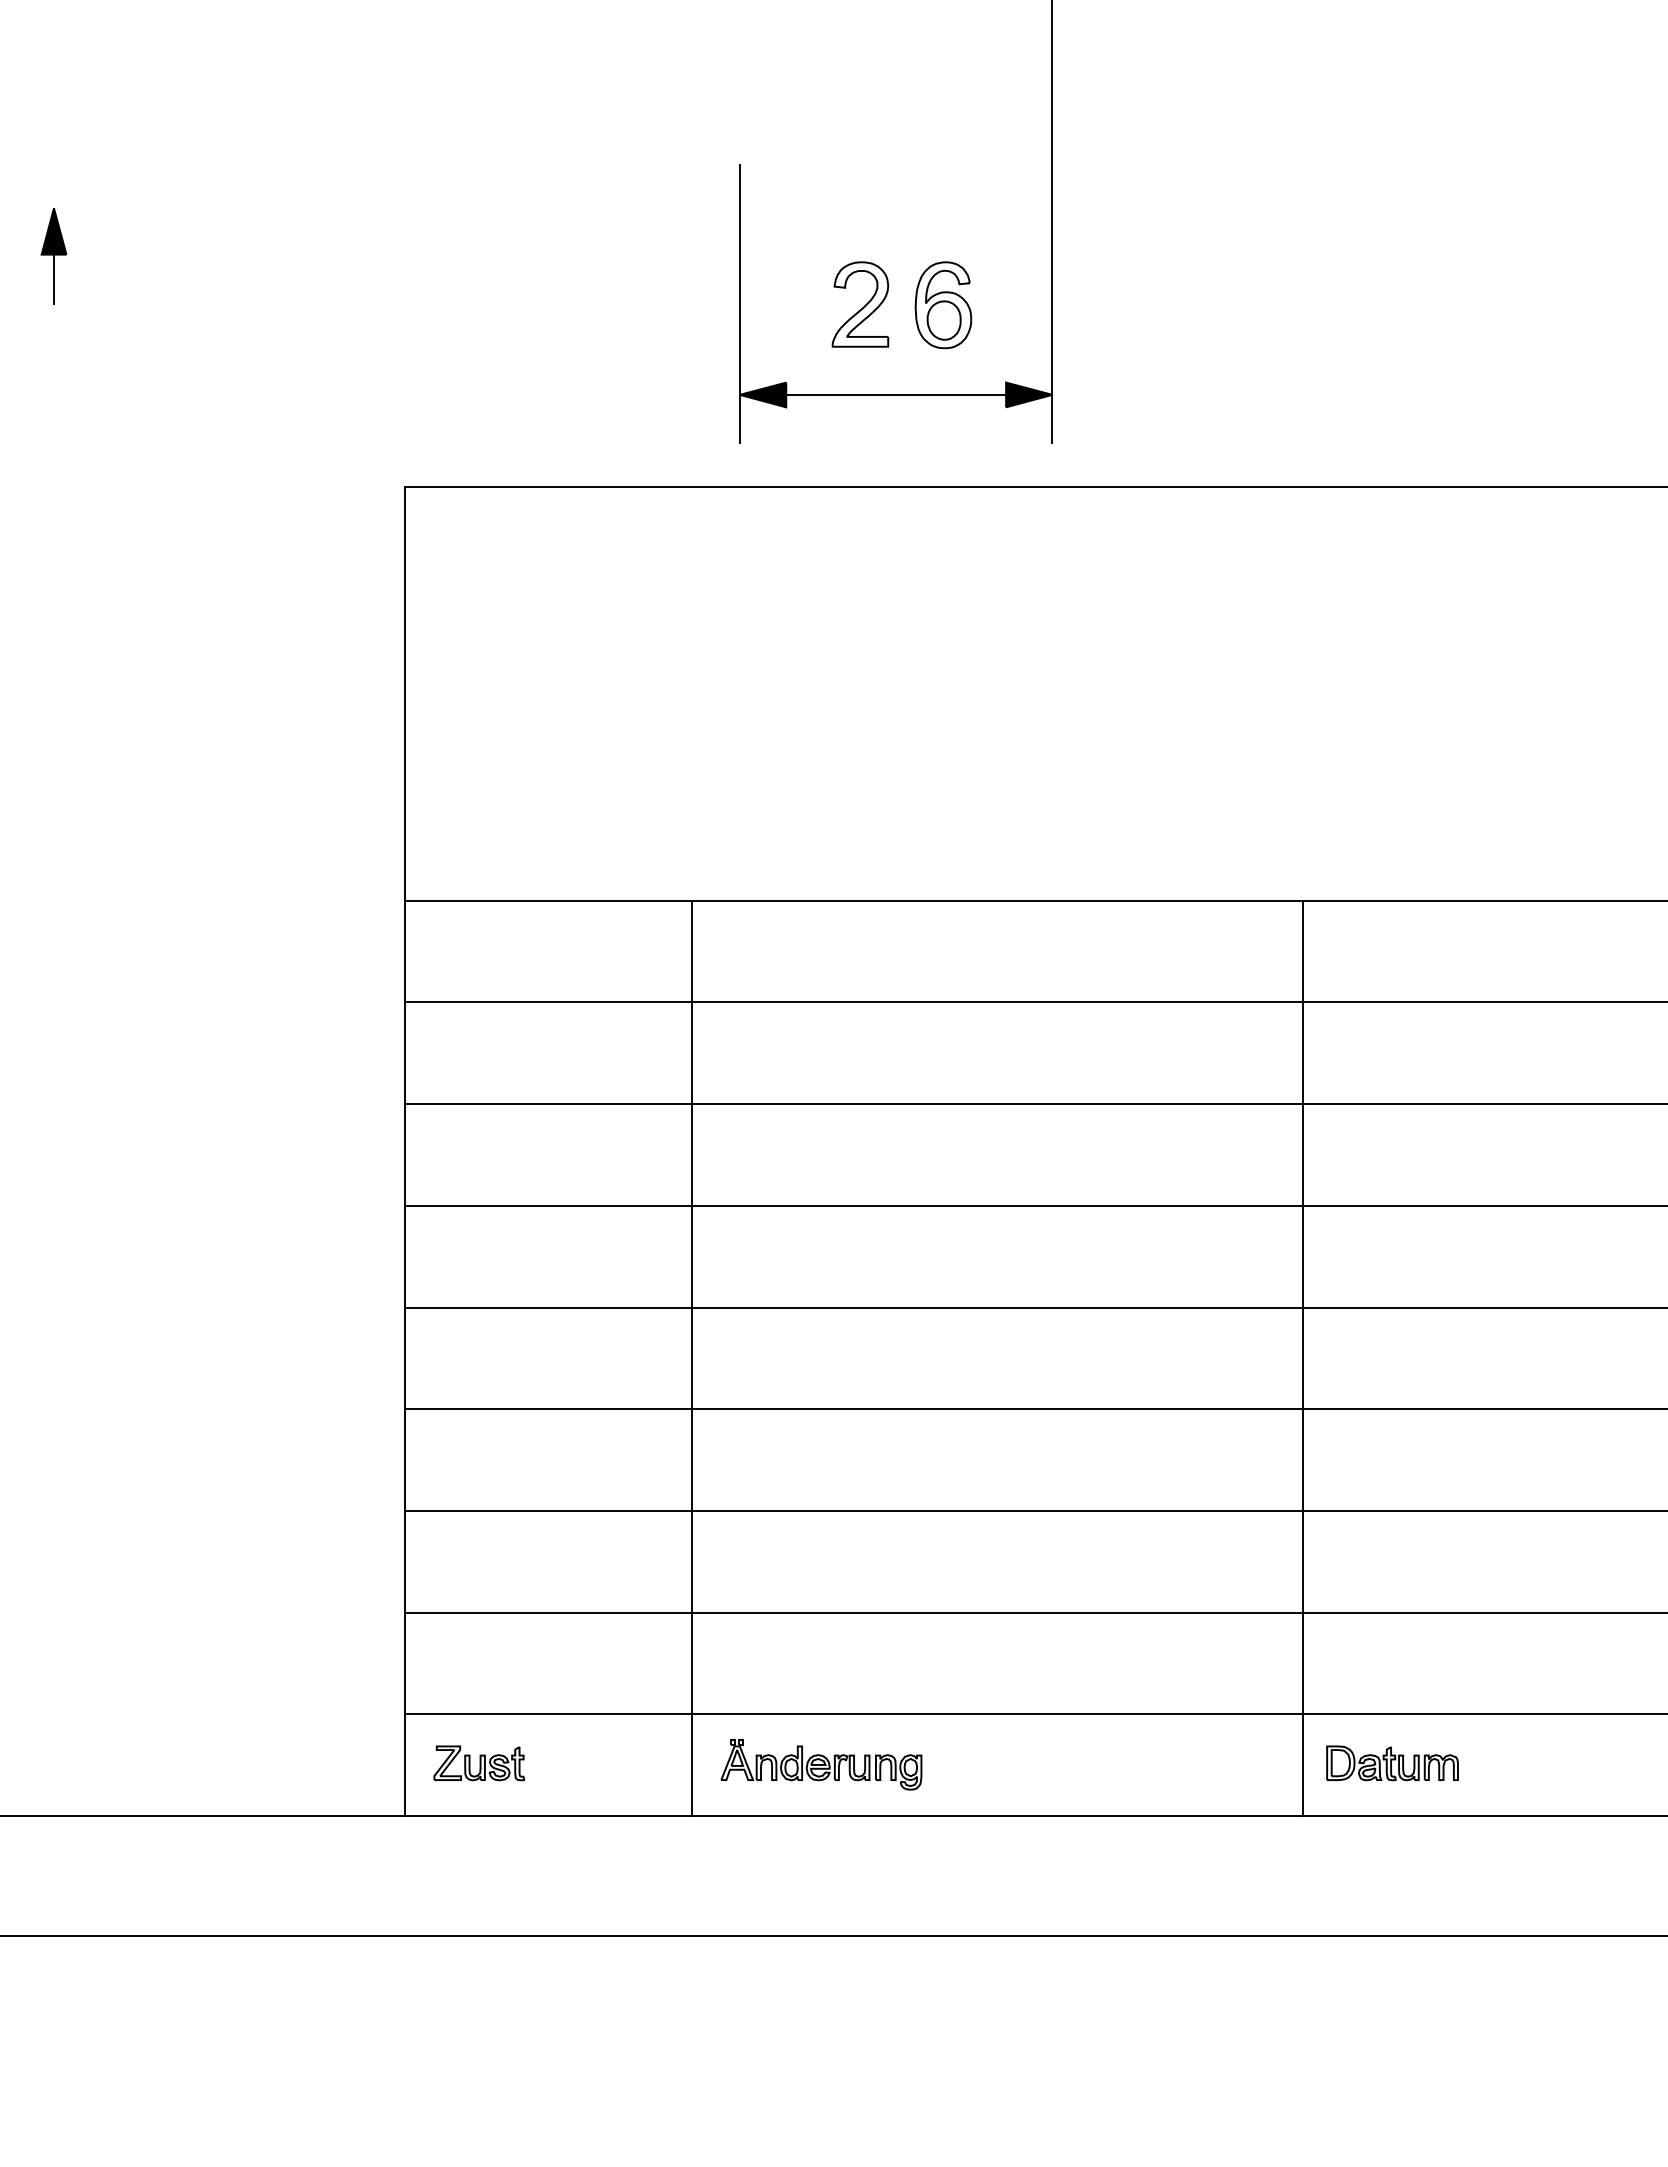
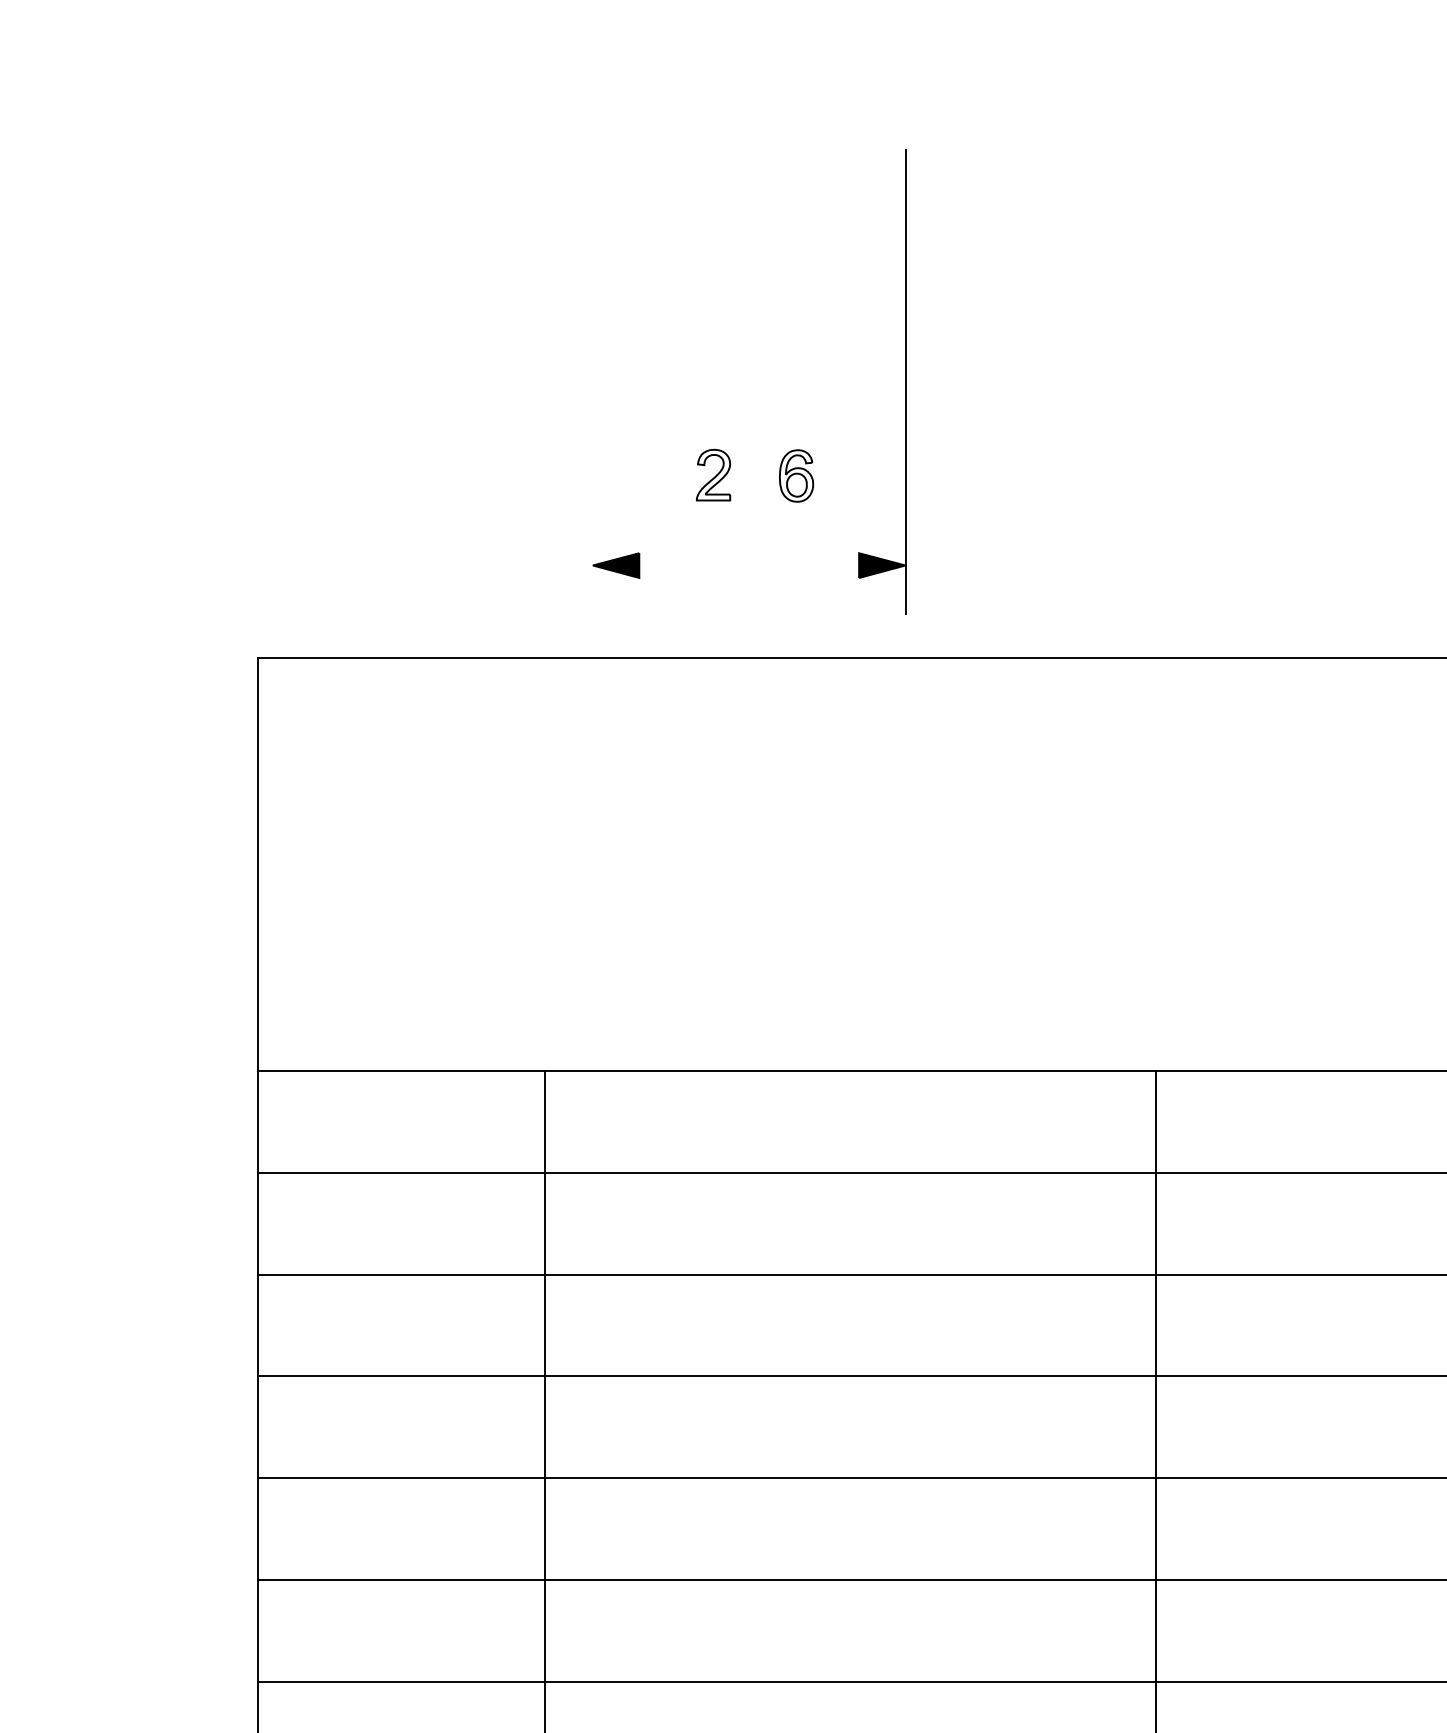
line: (739, 303) -> (592, 474), removed
part: (860, 304) -> (713, 475), size x0.6
part: (943, 305) -> (796, 476), size x0.6
line: (896, 394) -> (749, 565), removed

